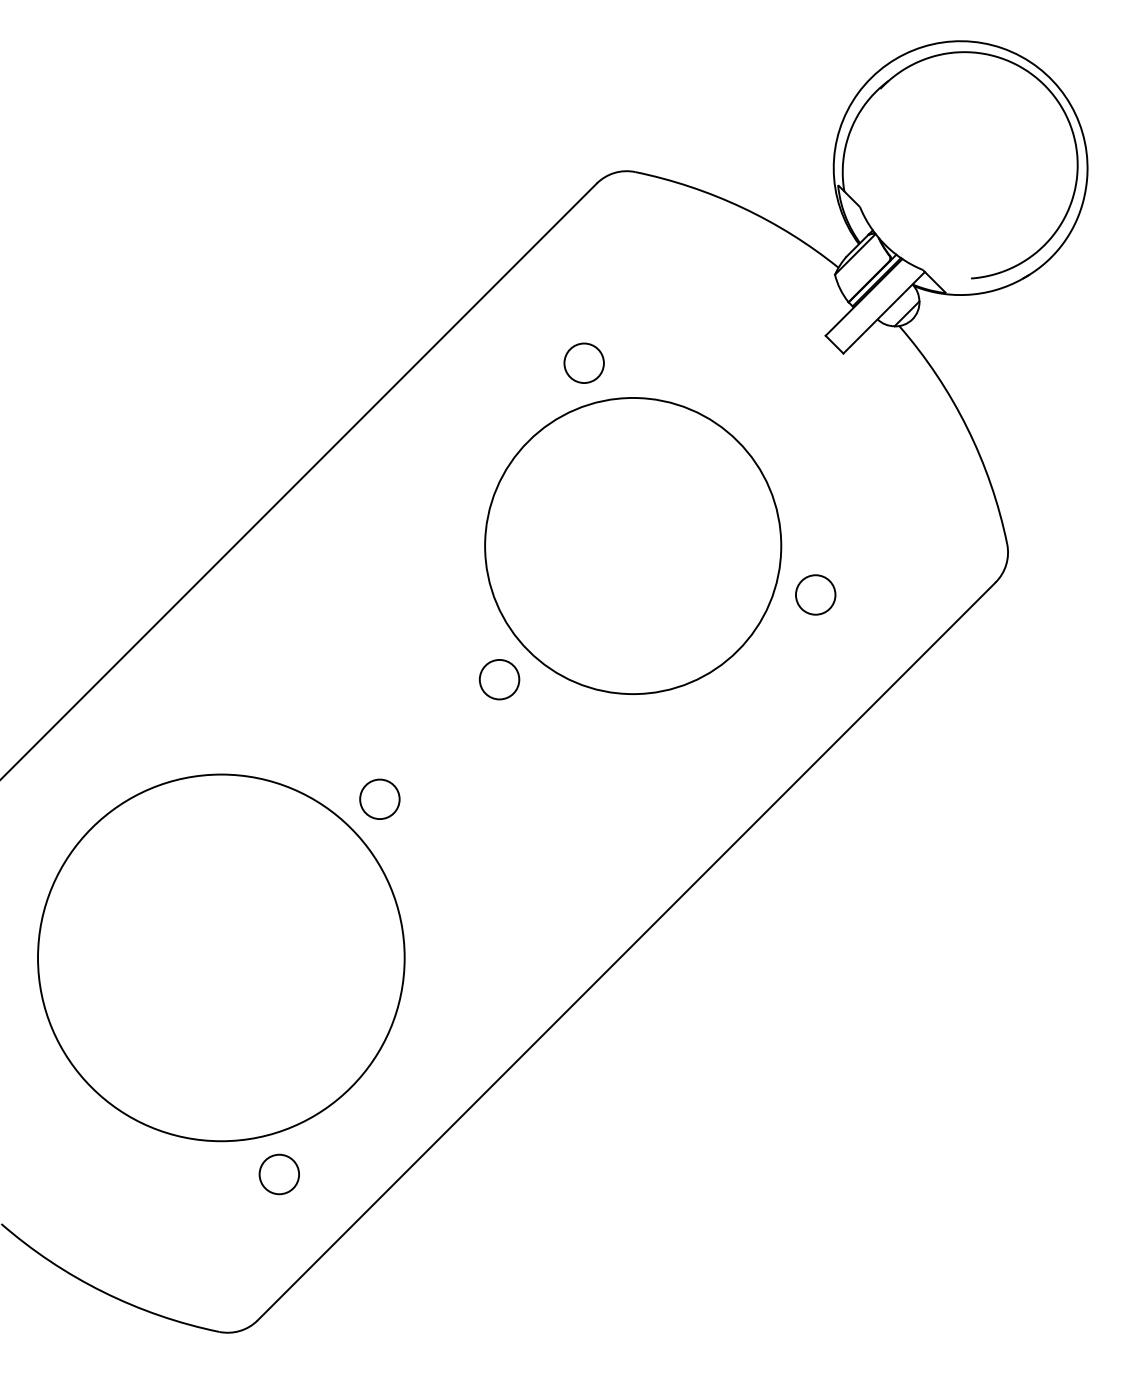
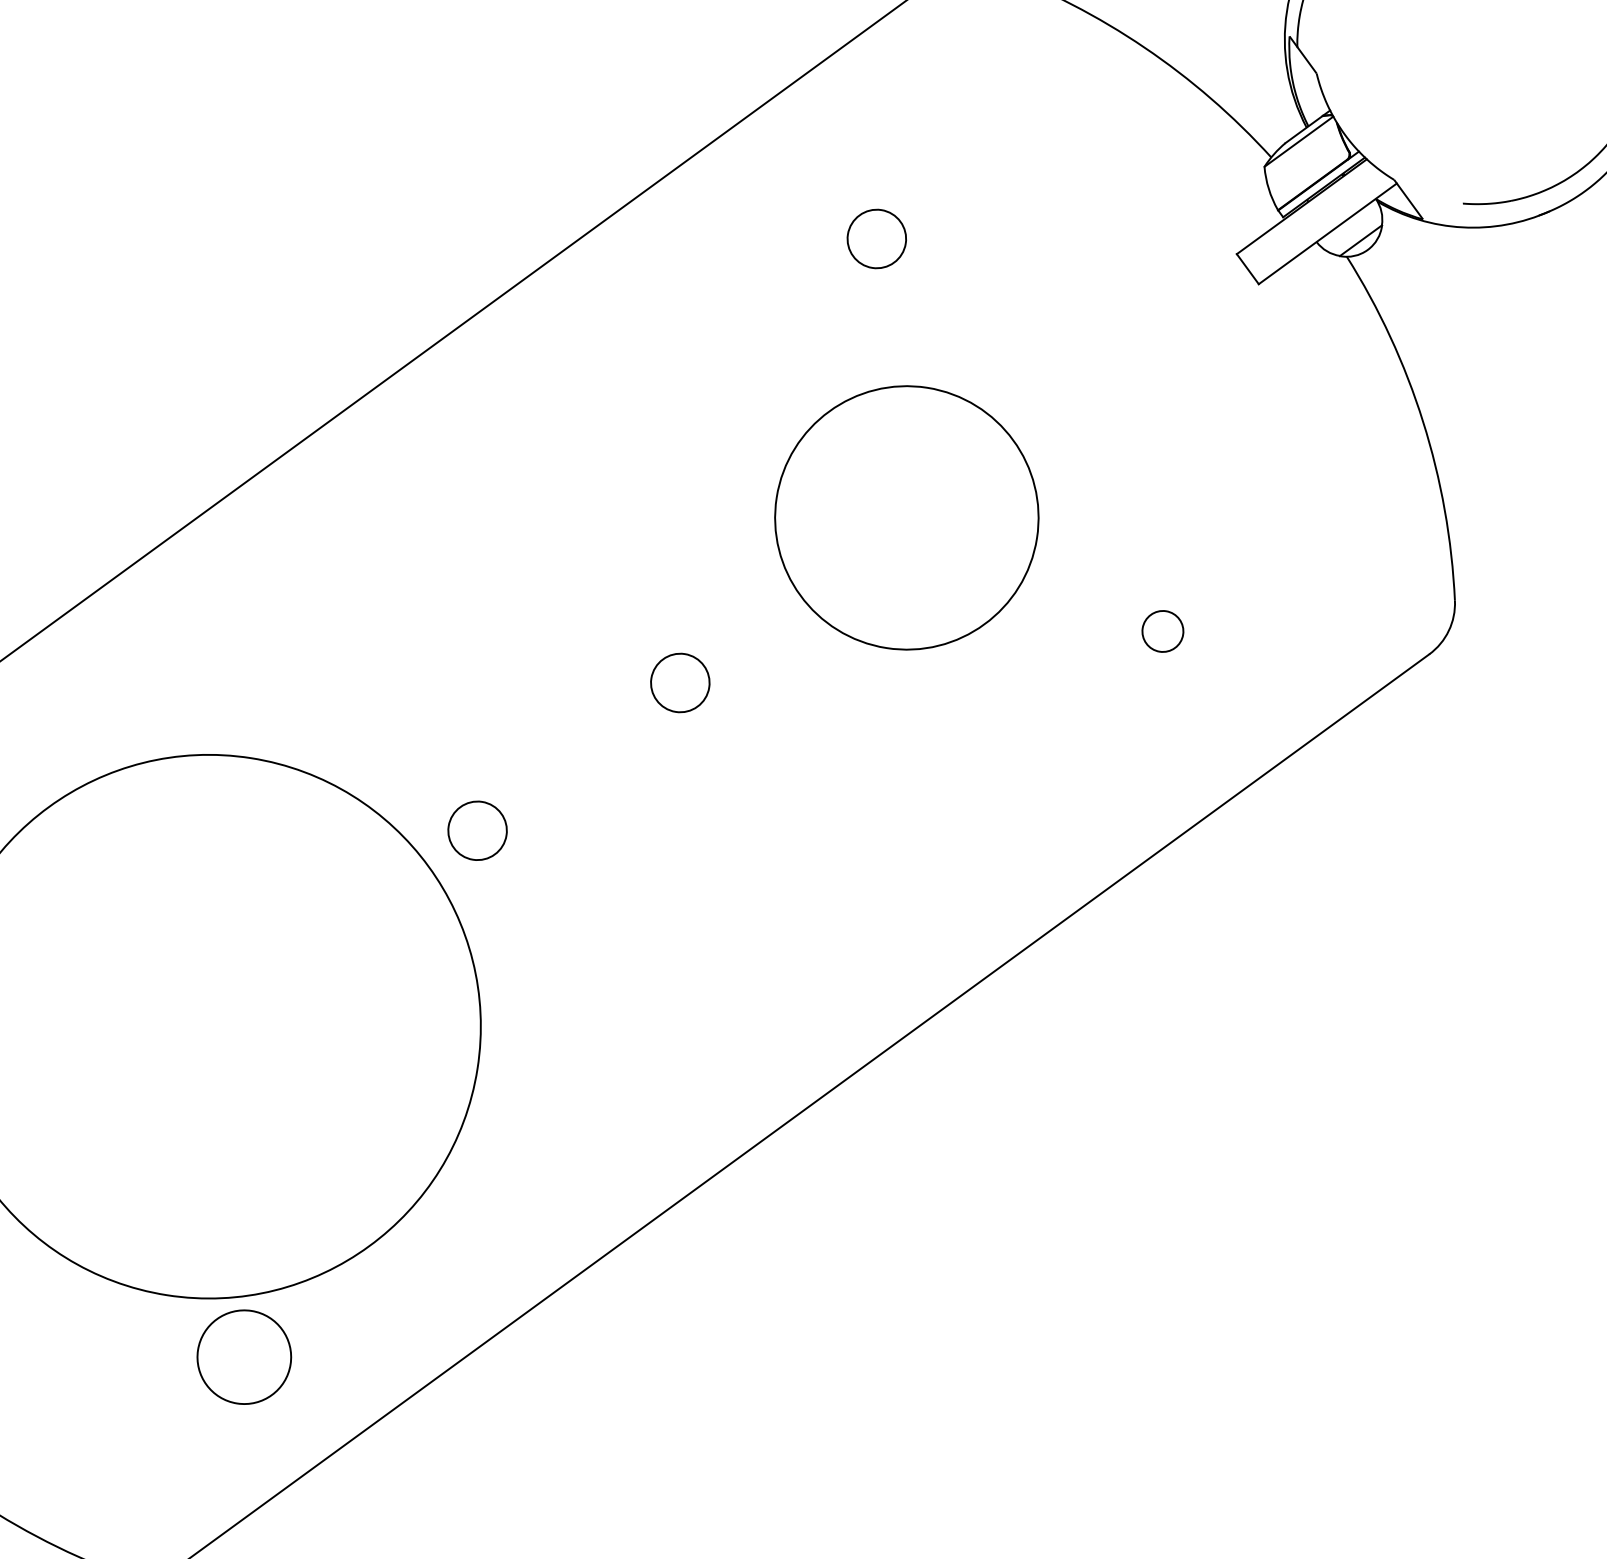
circle: (633, 545) -> (907, 517), size x0.6
circle: (815, 594) -> (1162, 630), size x0.7
circle: (279, 1174) -> (244, 1357), size x1.6

